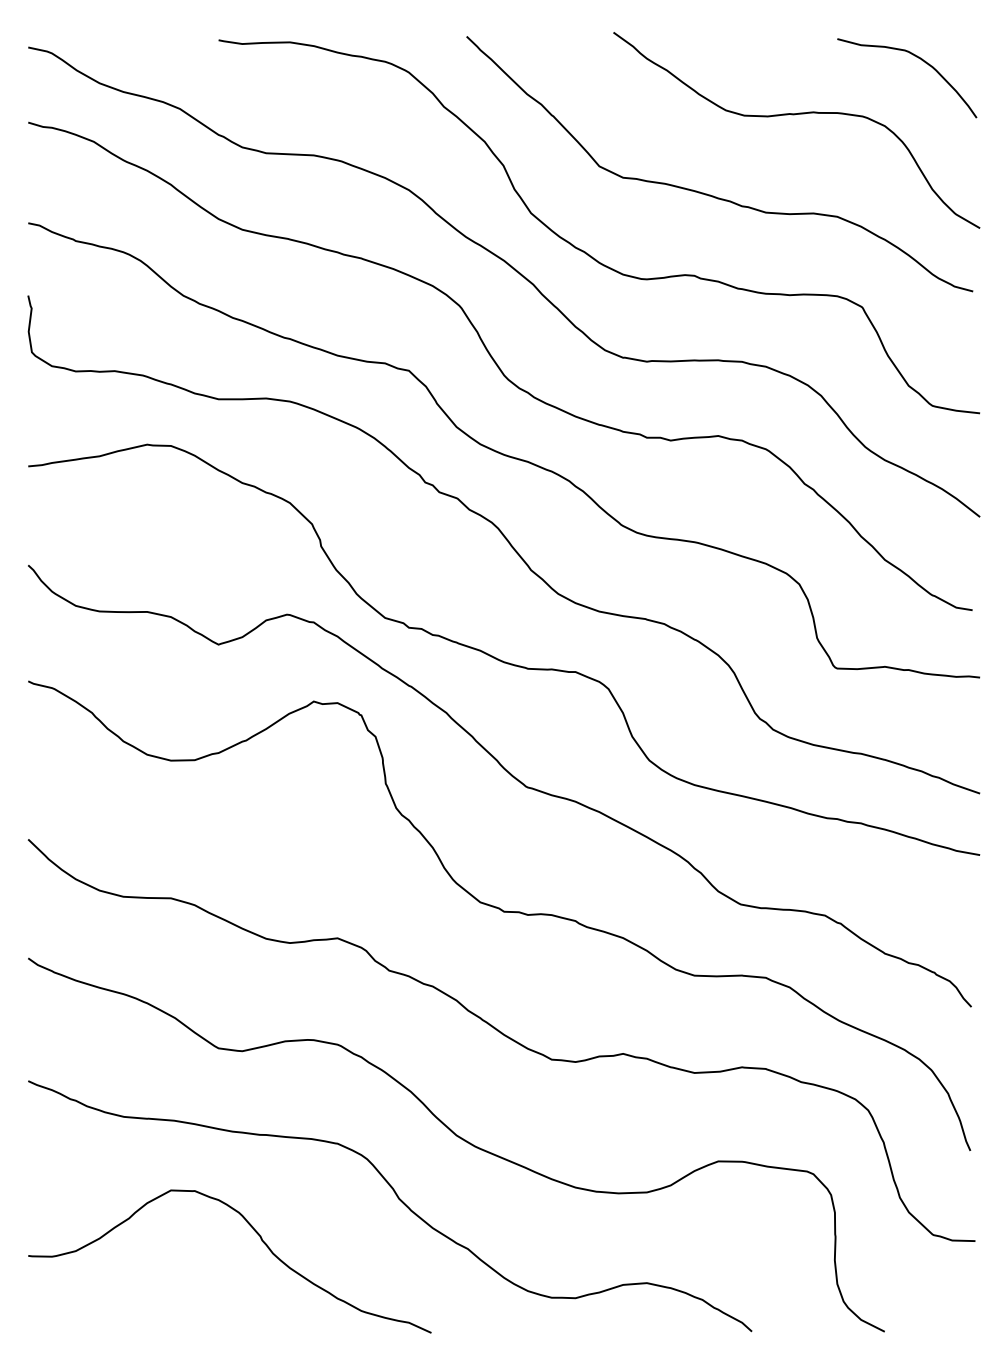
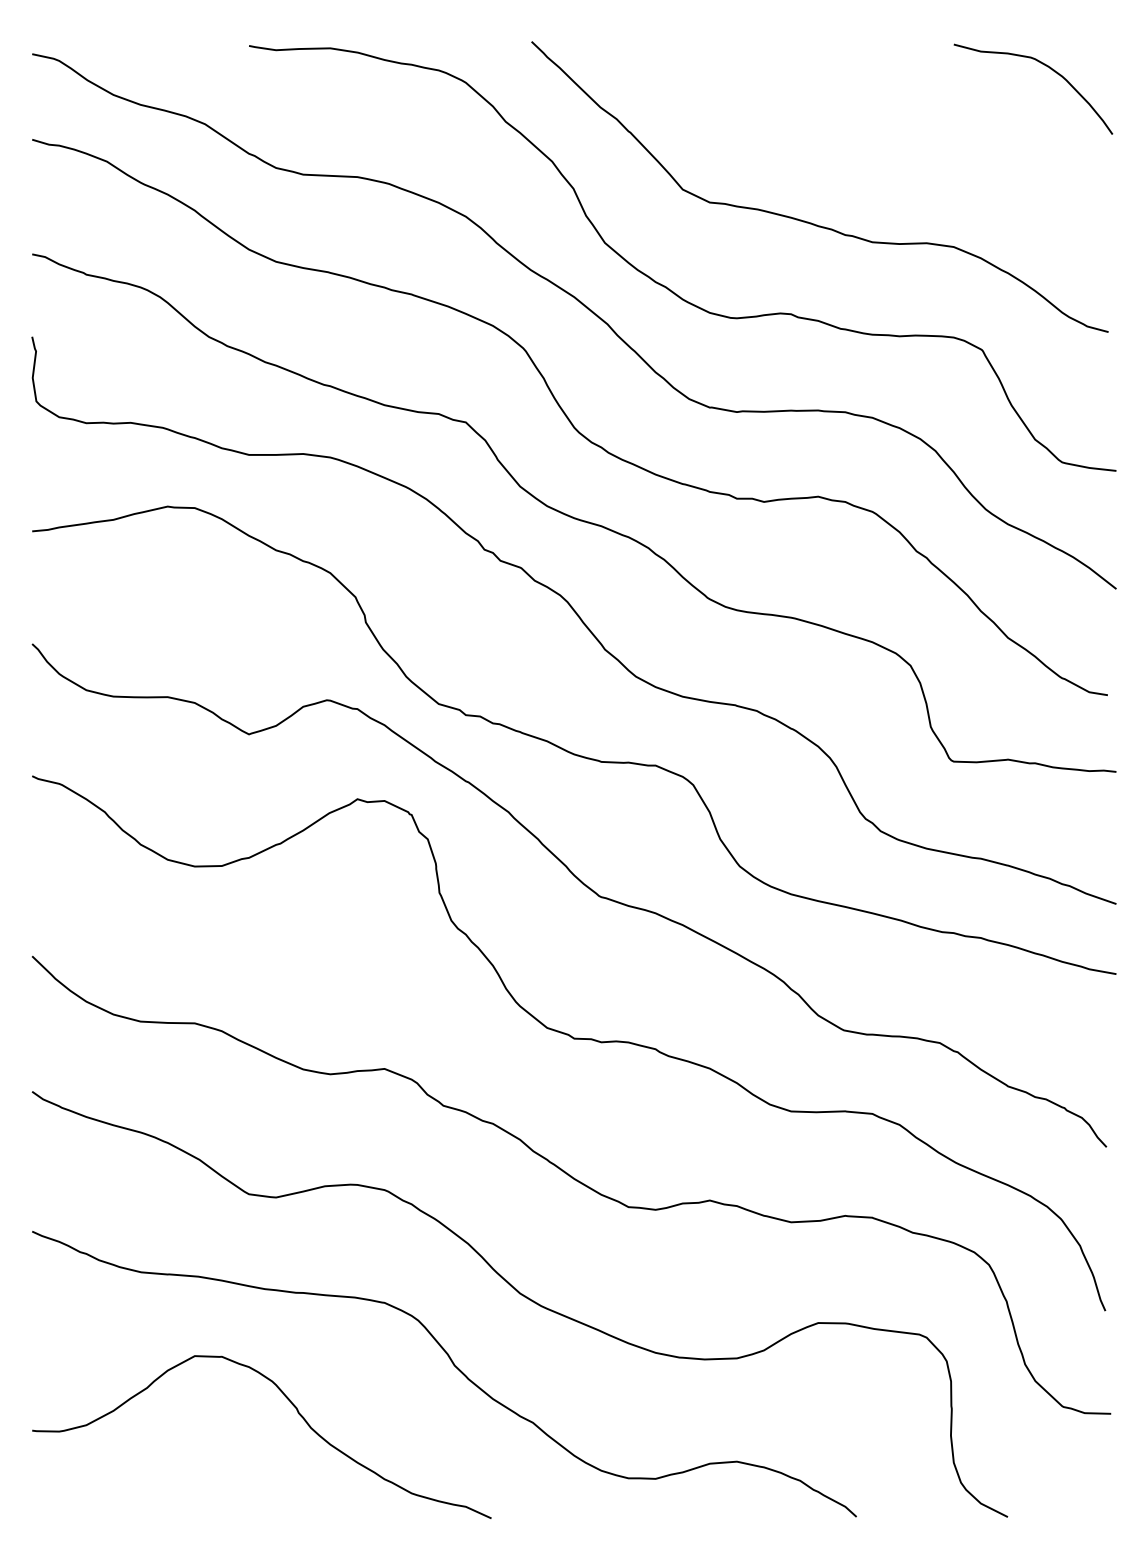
curve: (794, 115) -> (905, 131), removed

